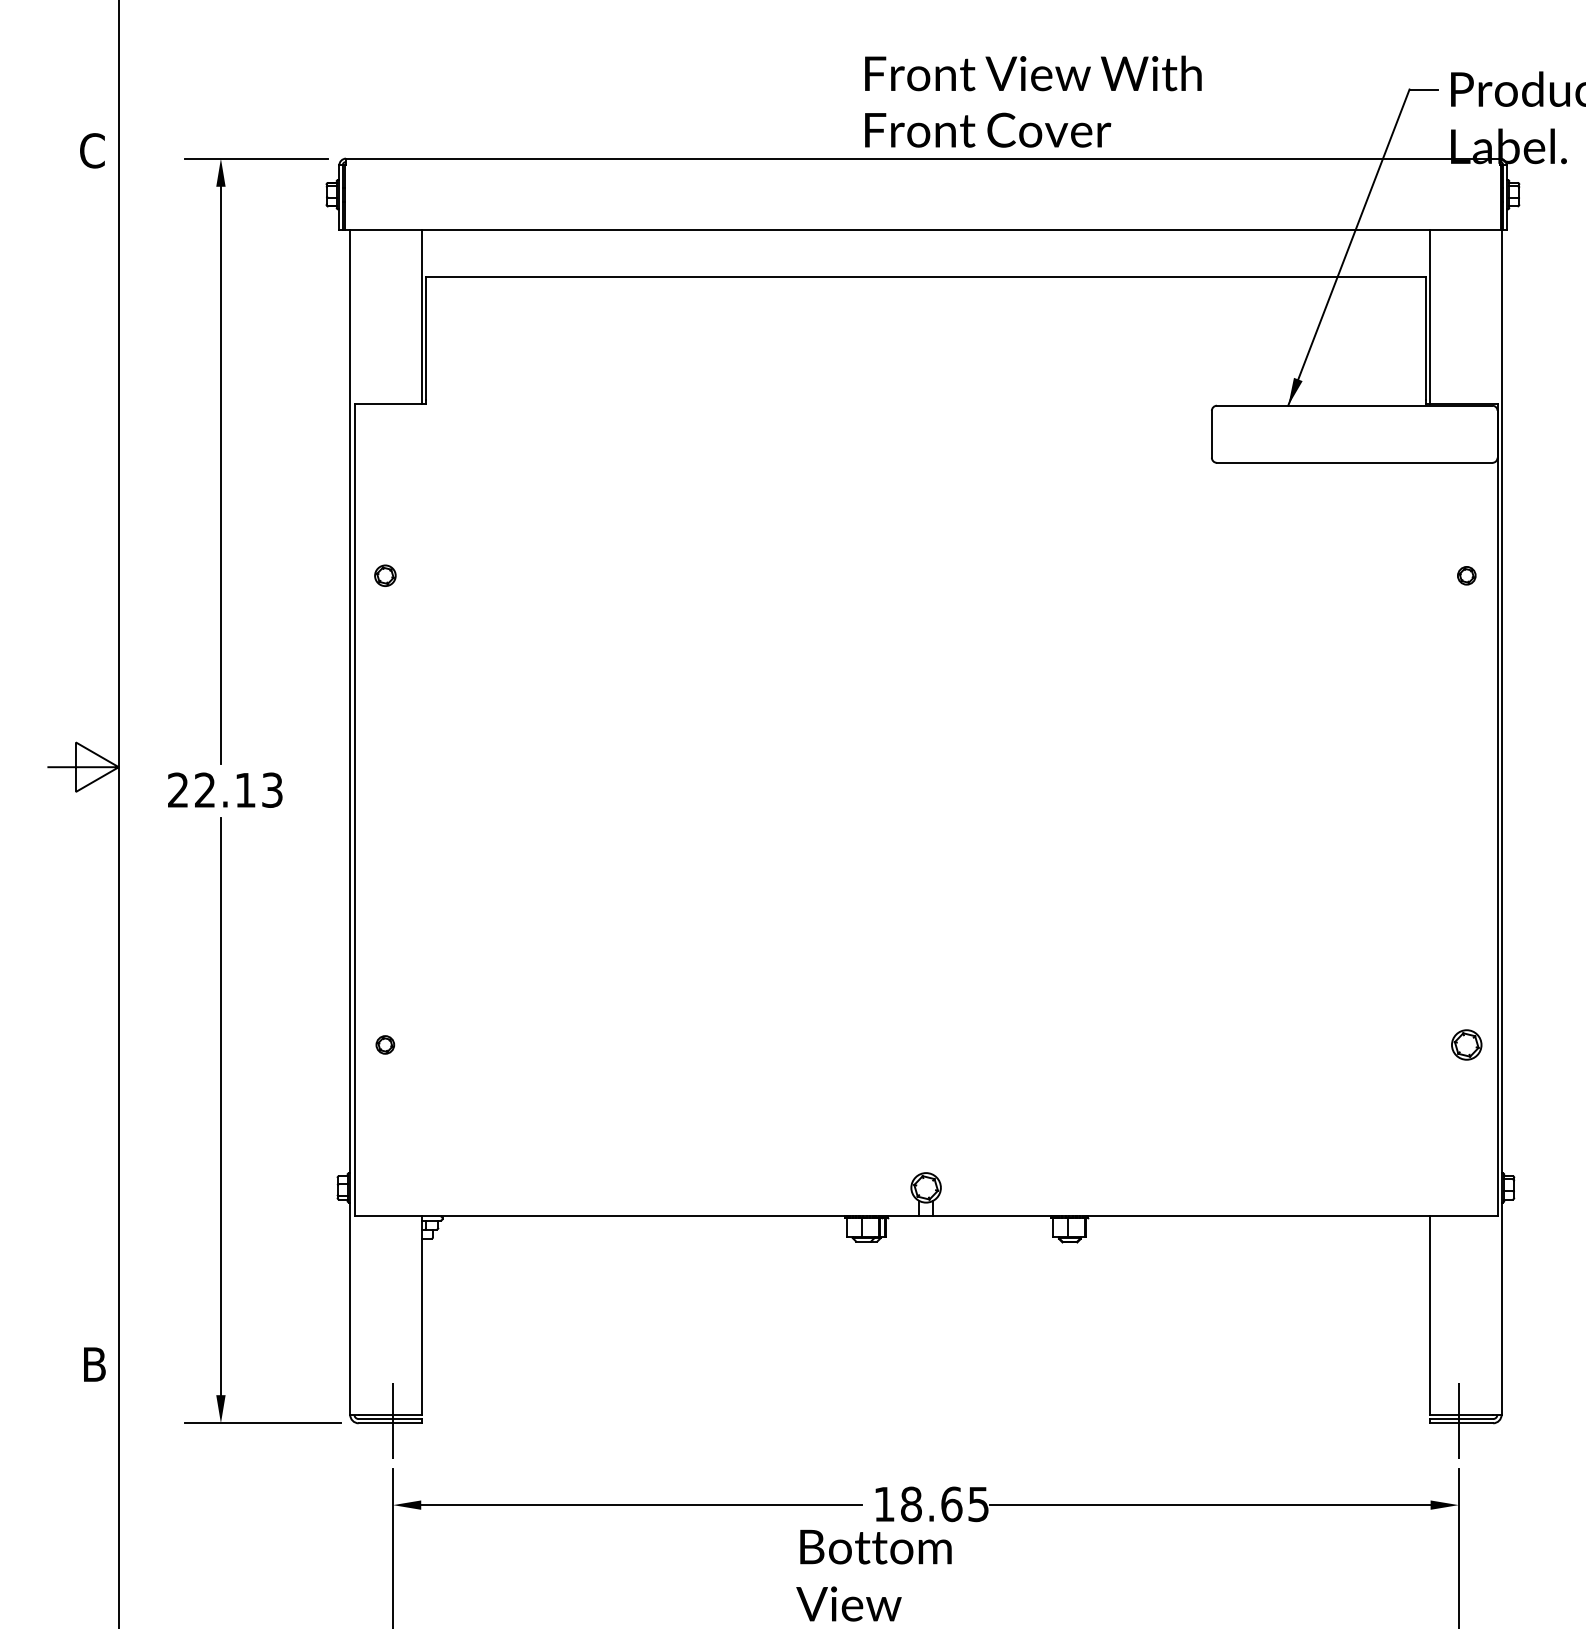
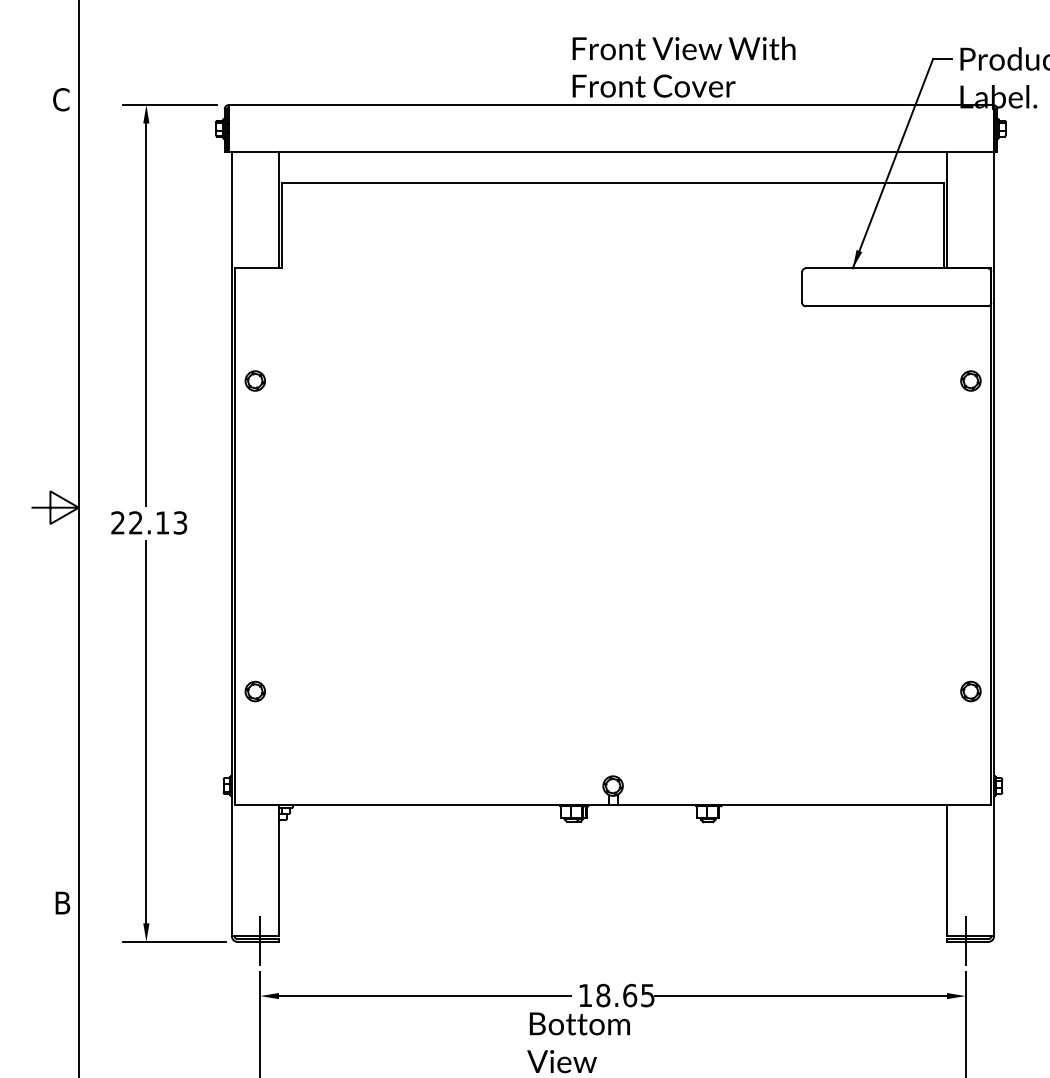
part: (384, 575) -> (254, 380), size x1.43
part: (1466, 575) -> (970, 380), size x1.67
part: (384, 1044) -> (254, 691), size x1.67

